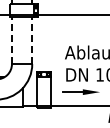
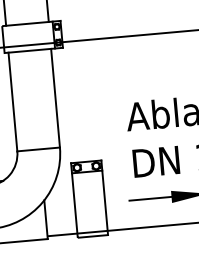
line: (11, 40) -> (11, 101), dashed -> solid
line: (32, 40) -> (56, 97), dashed -> solid

